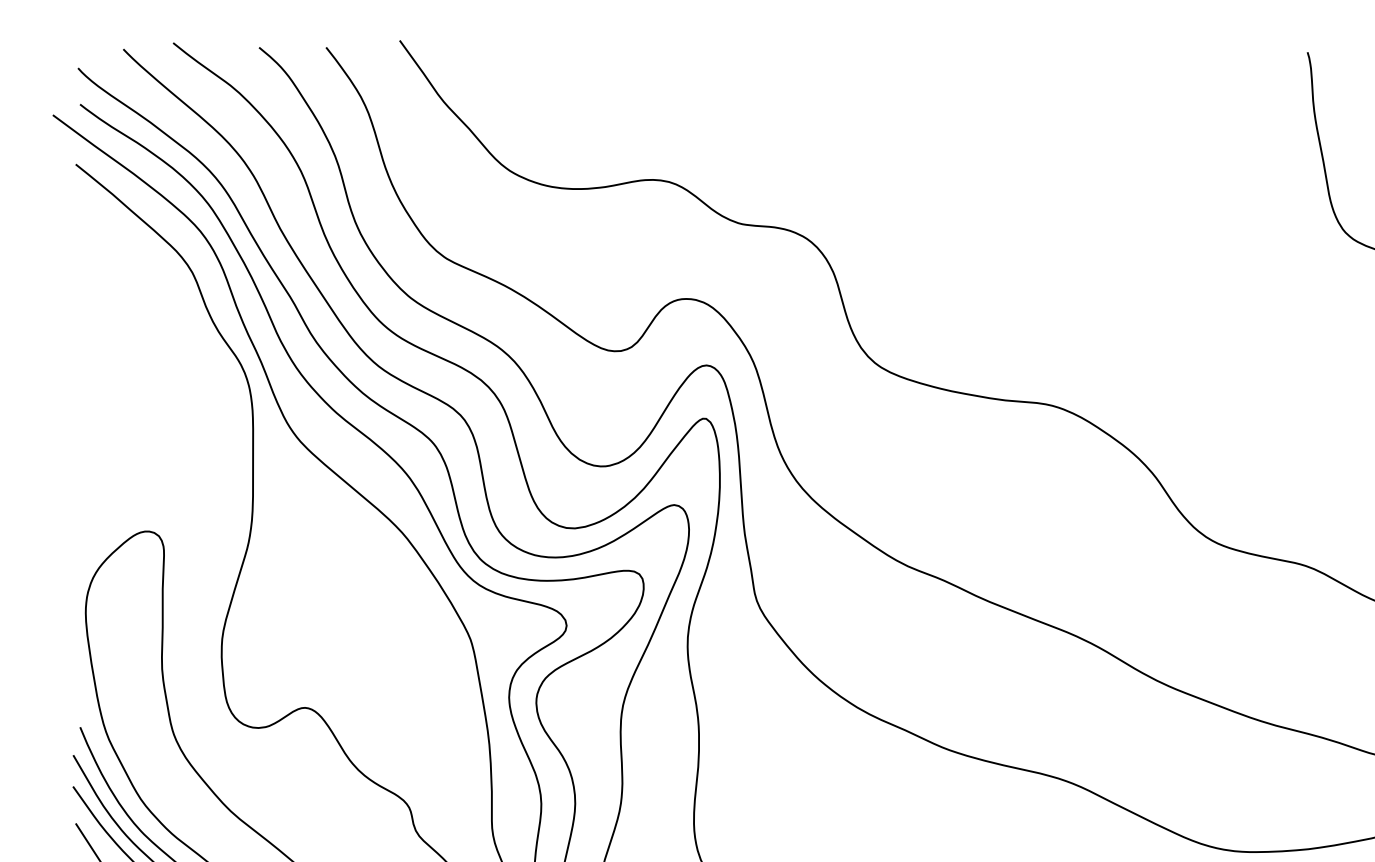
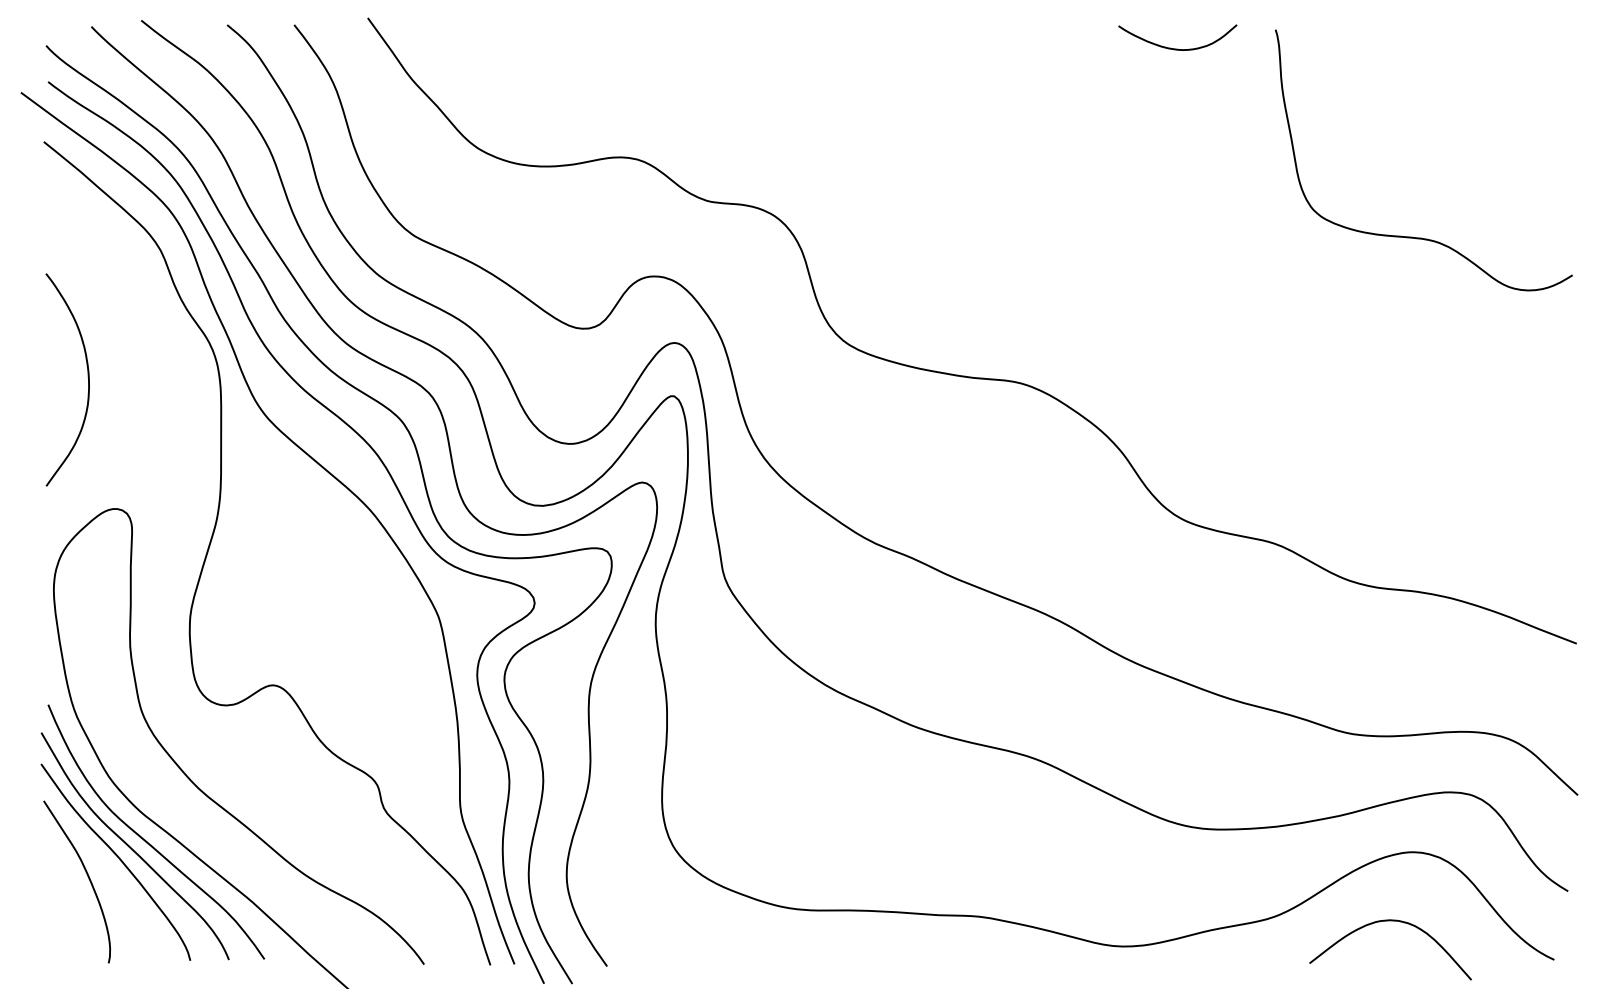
curve: (1209, 71) -> (1177, 48), added
curve: (119, 400) -> (87, 377), added

